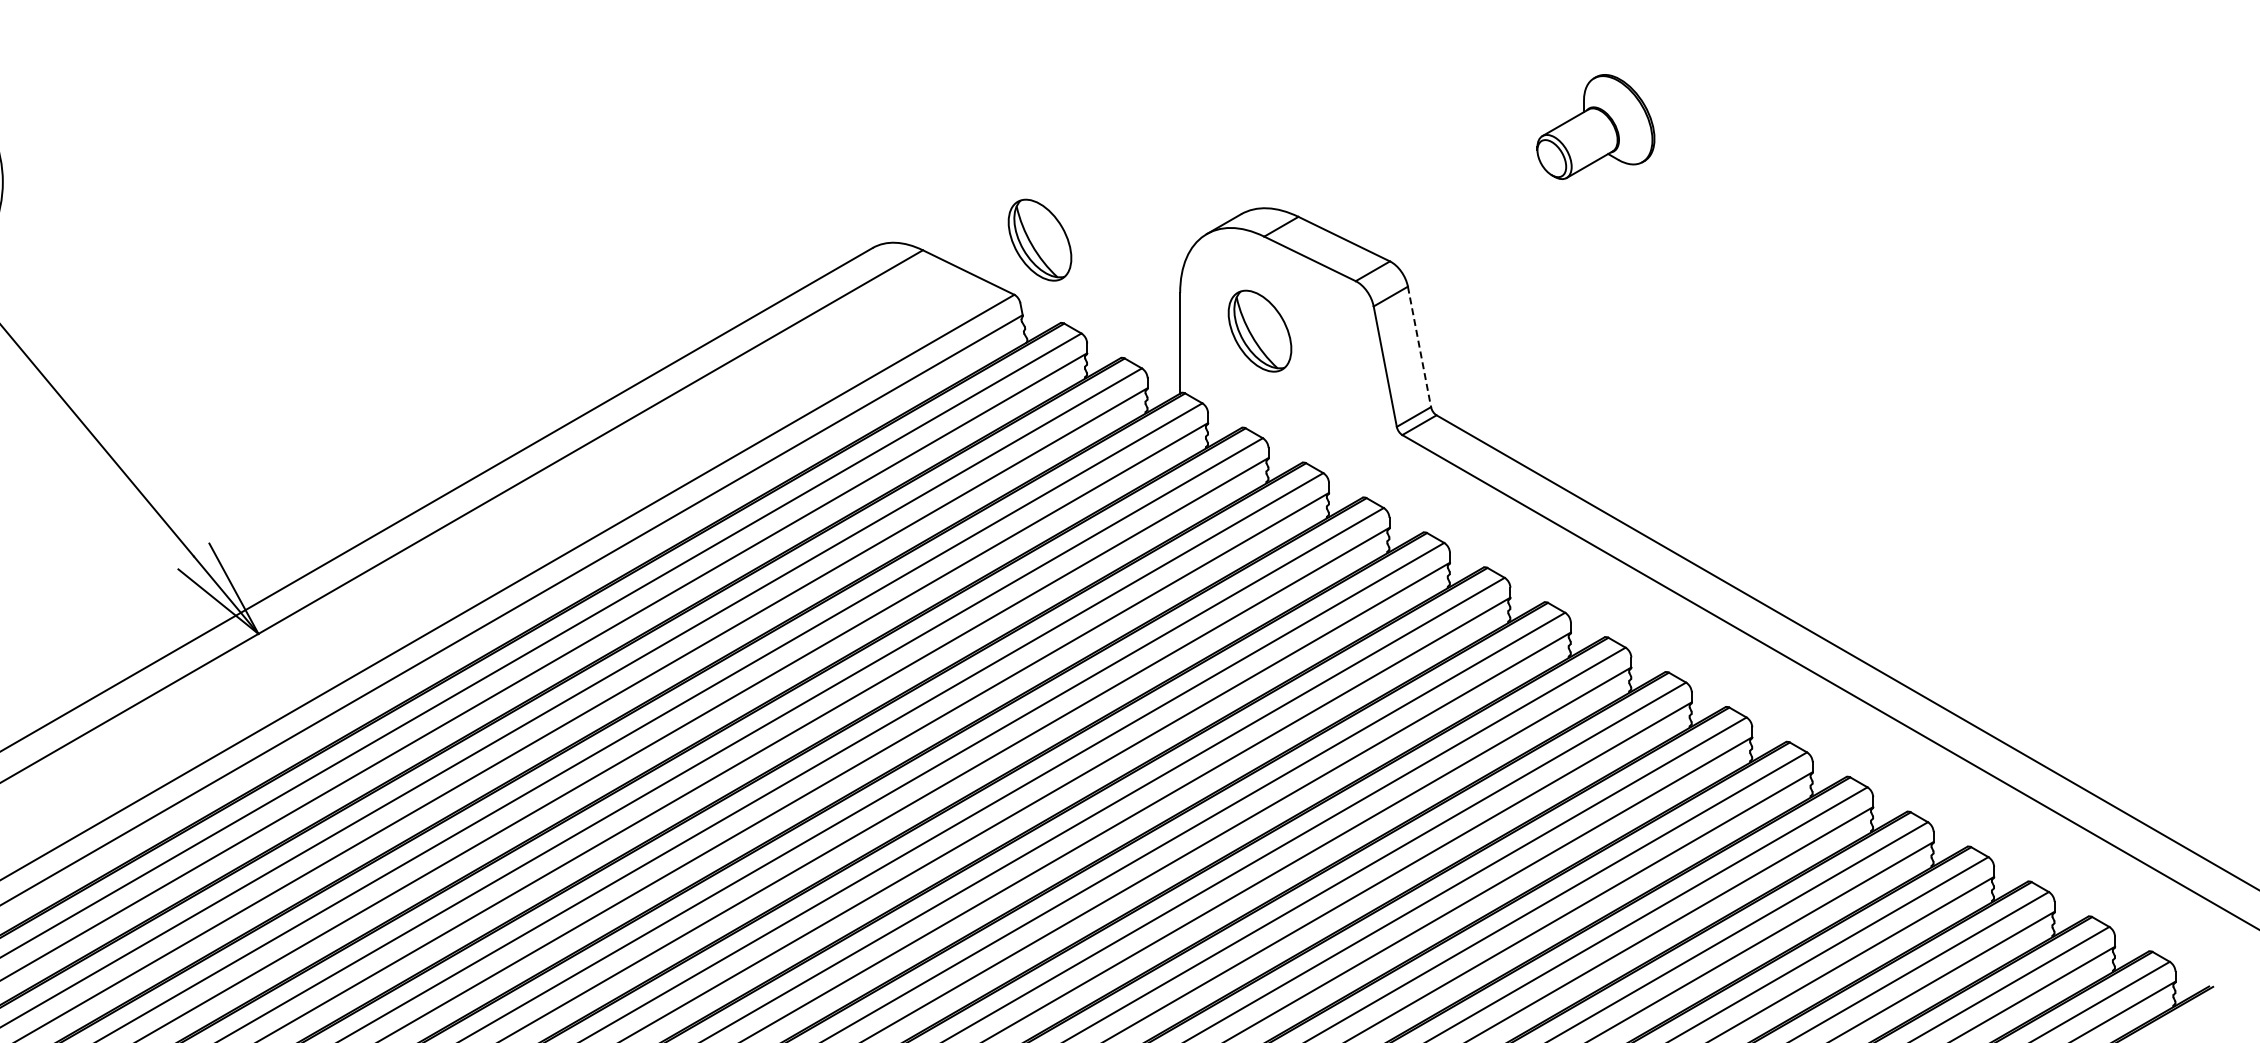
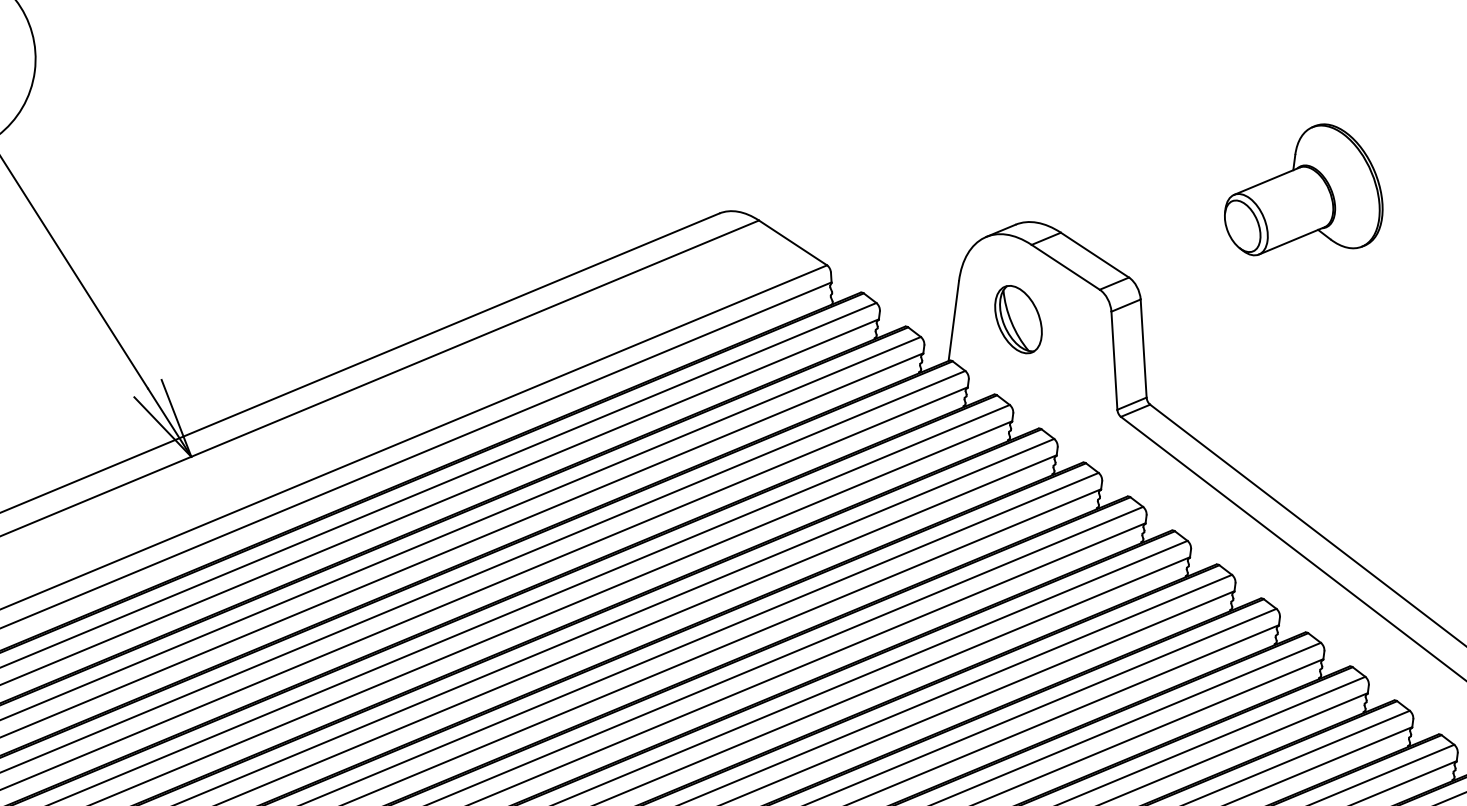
part: (1595, 126) -> (1306, 191), size x1.67
part: (1039, 239) -> (852, 223), removed
line: (1419, 347) -> (1143, 349), dashed -> solid

